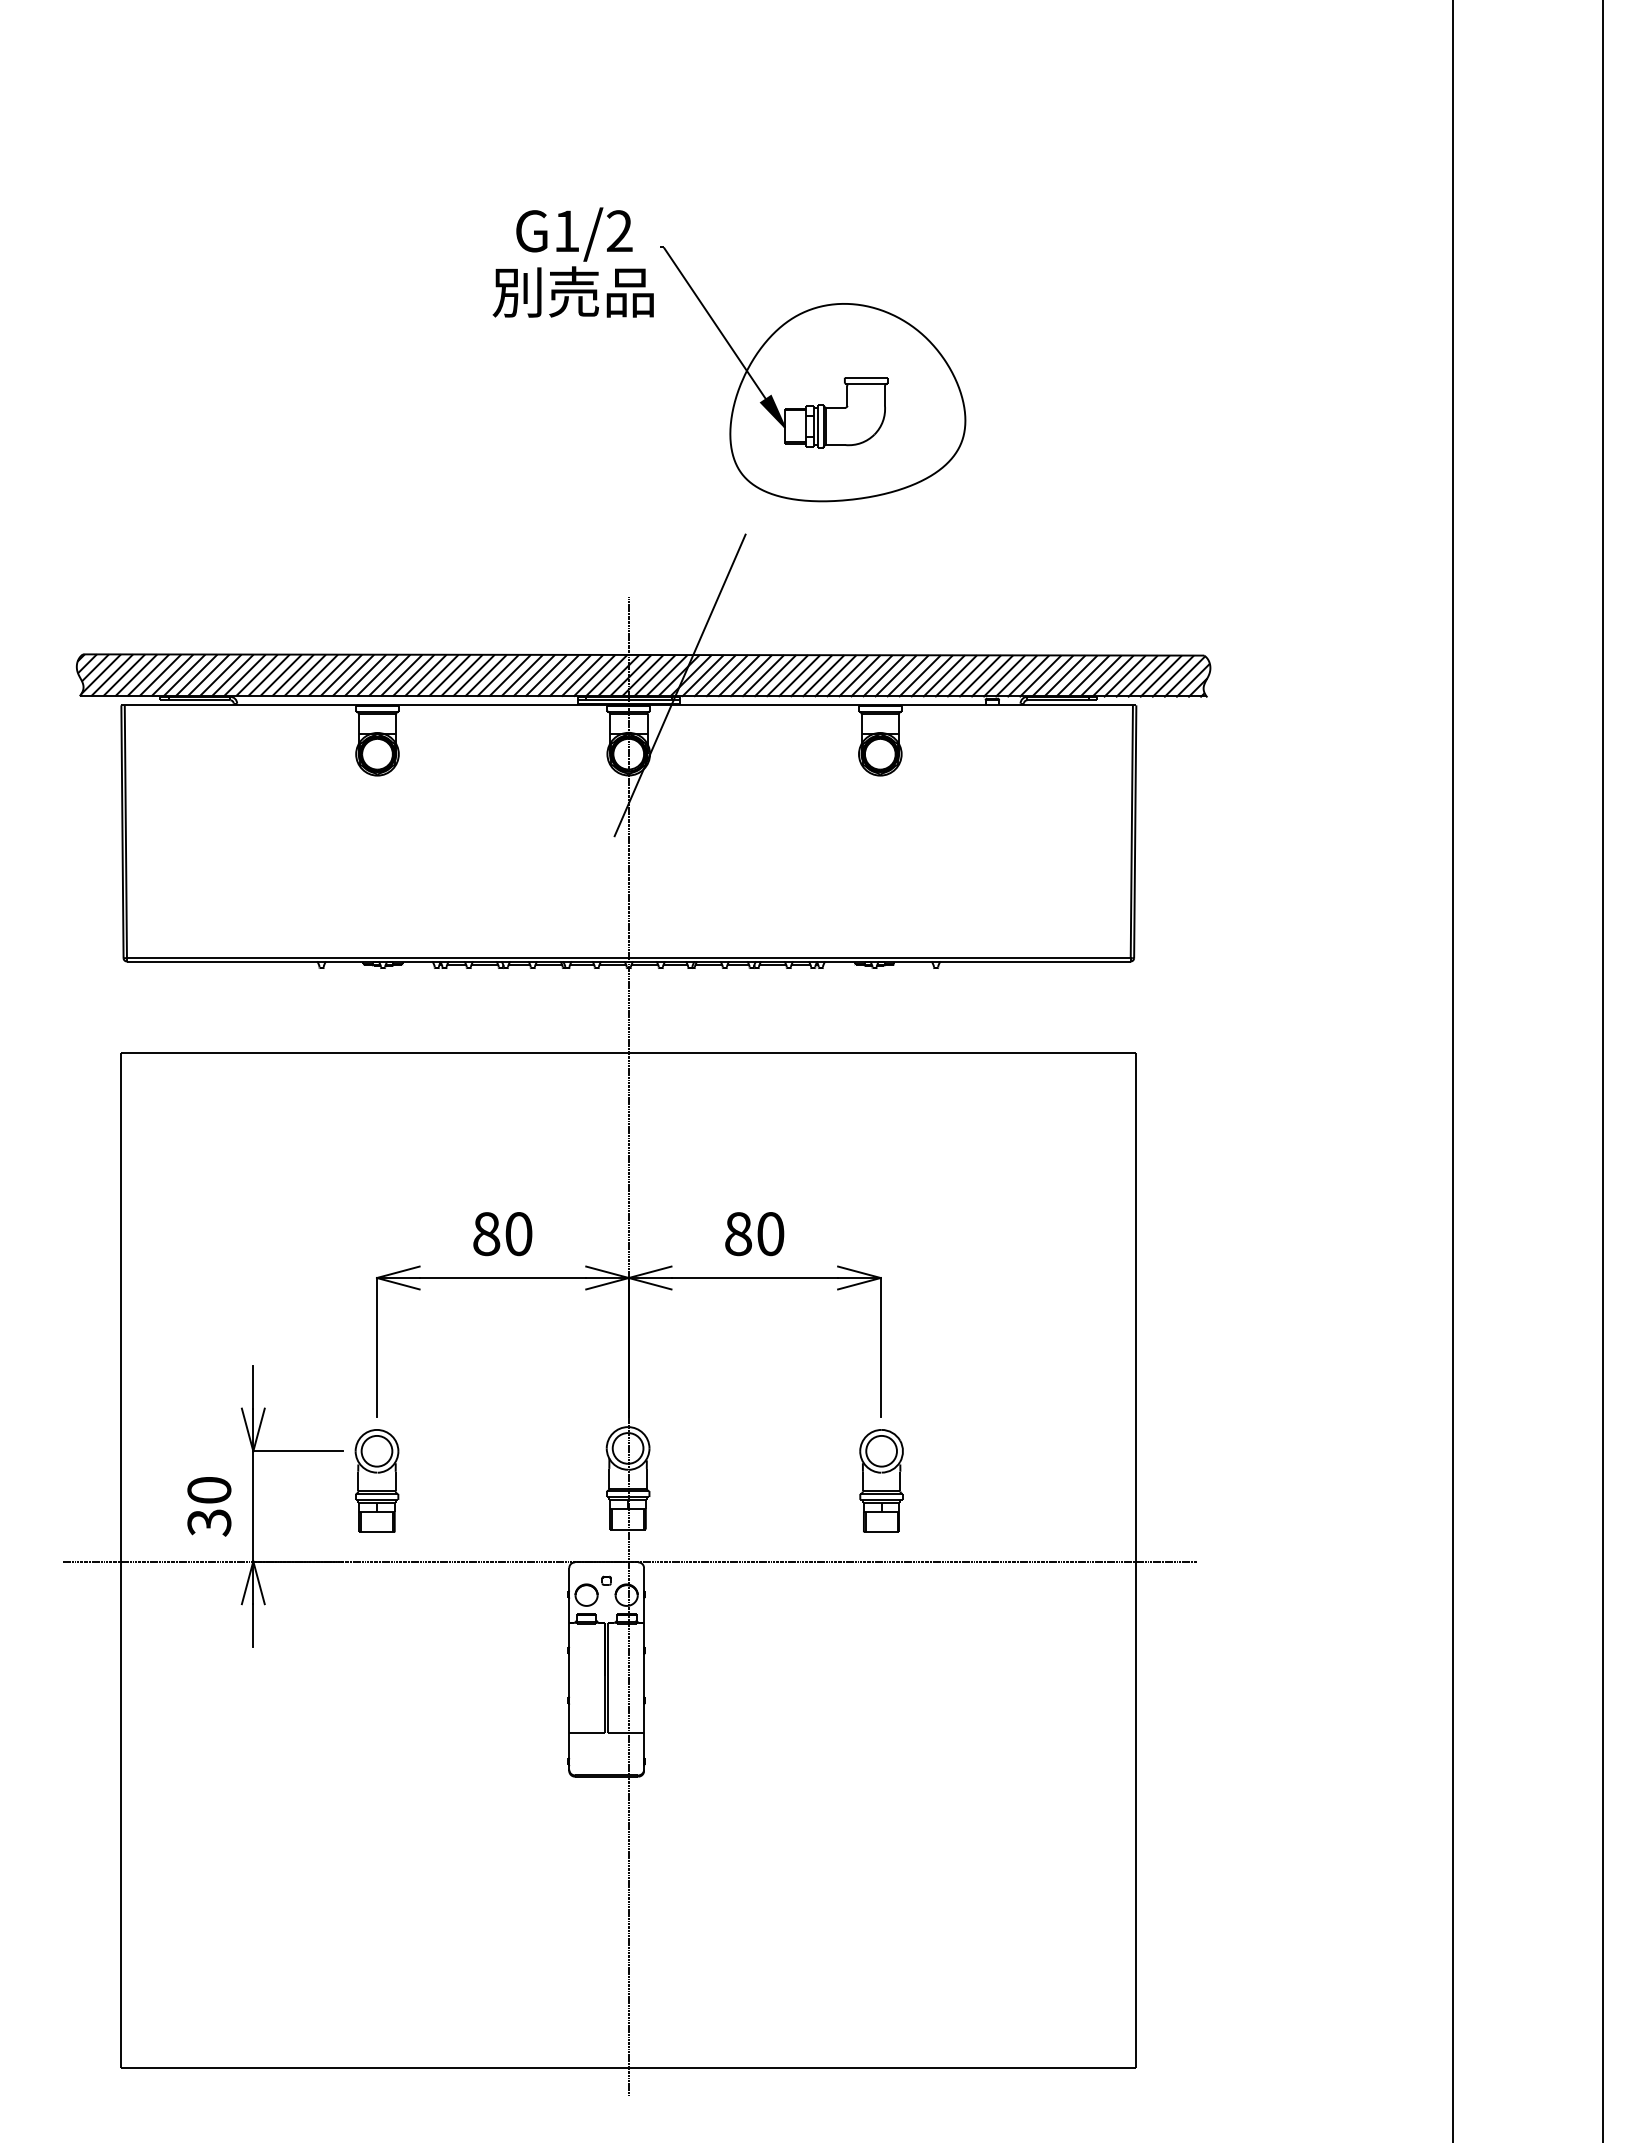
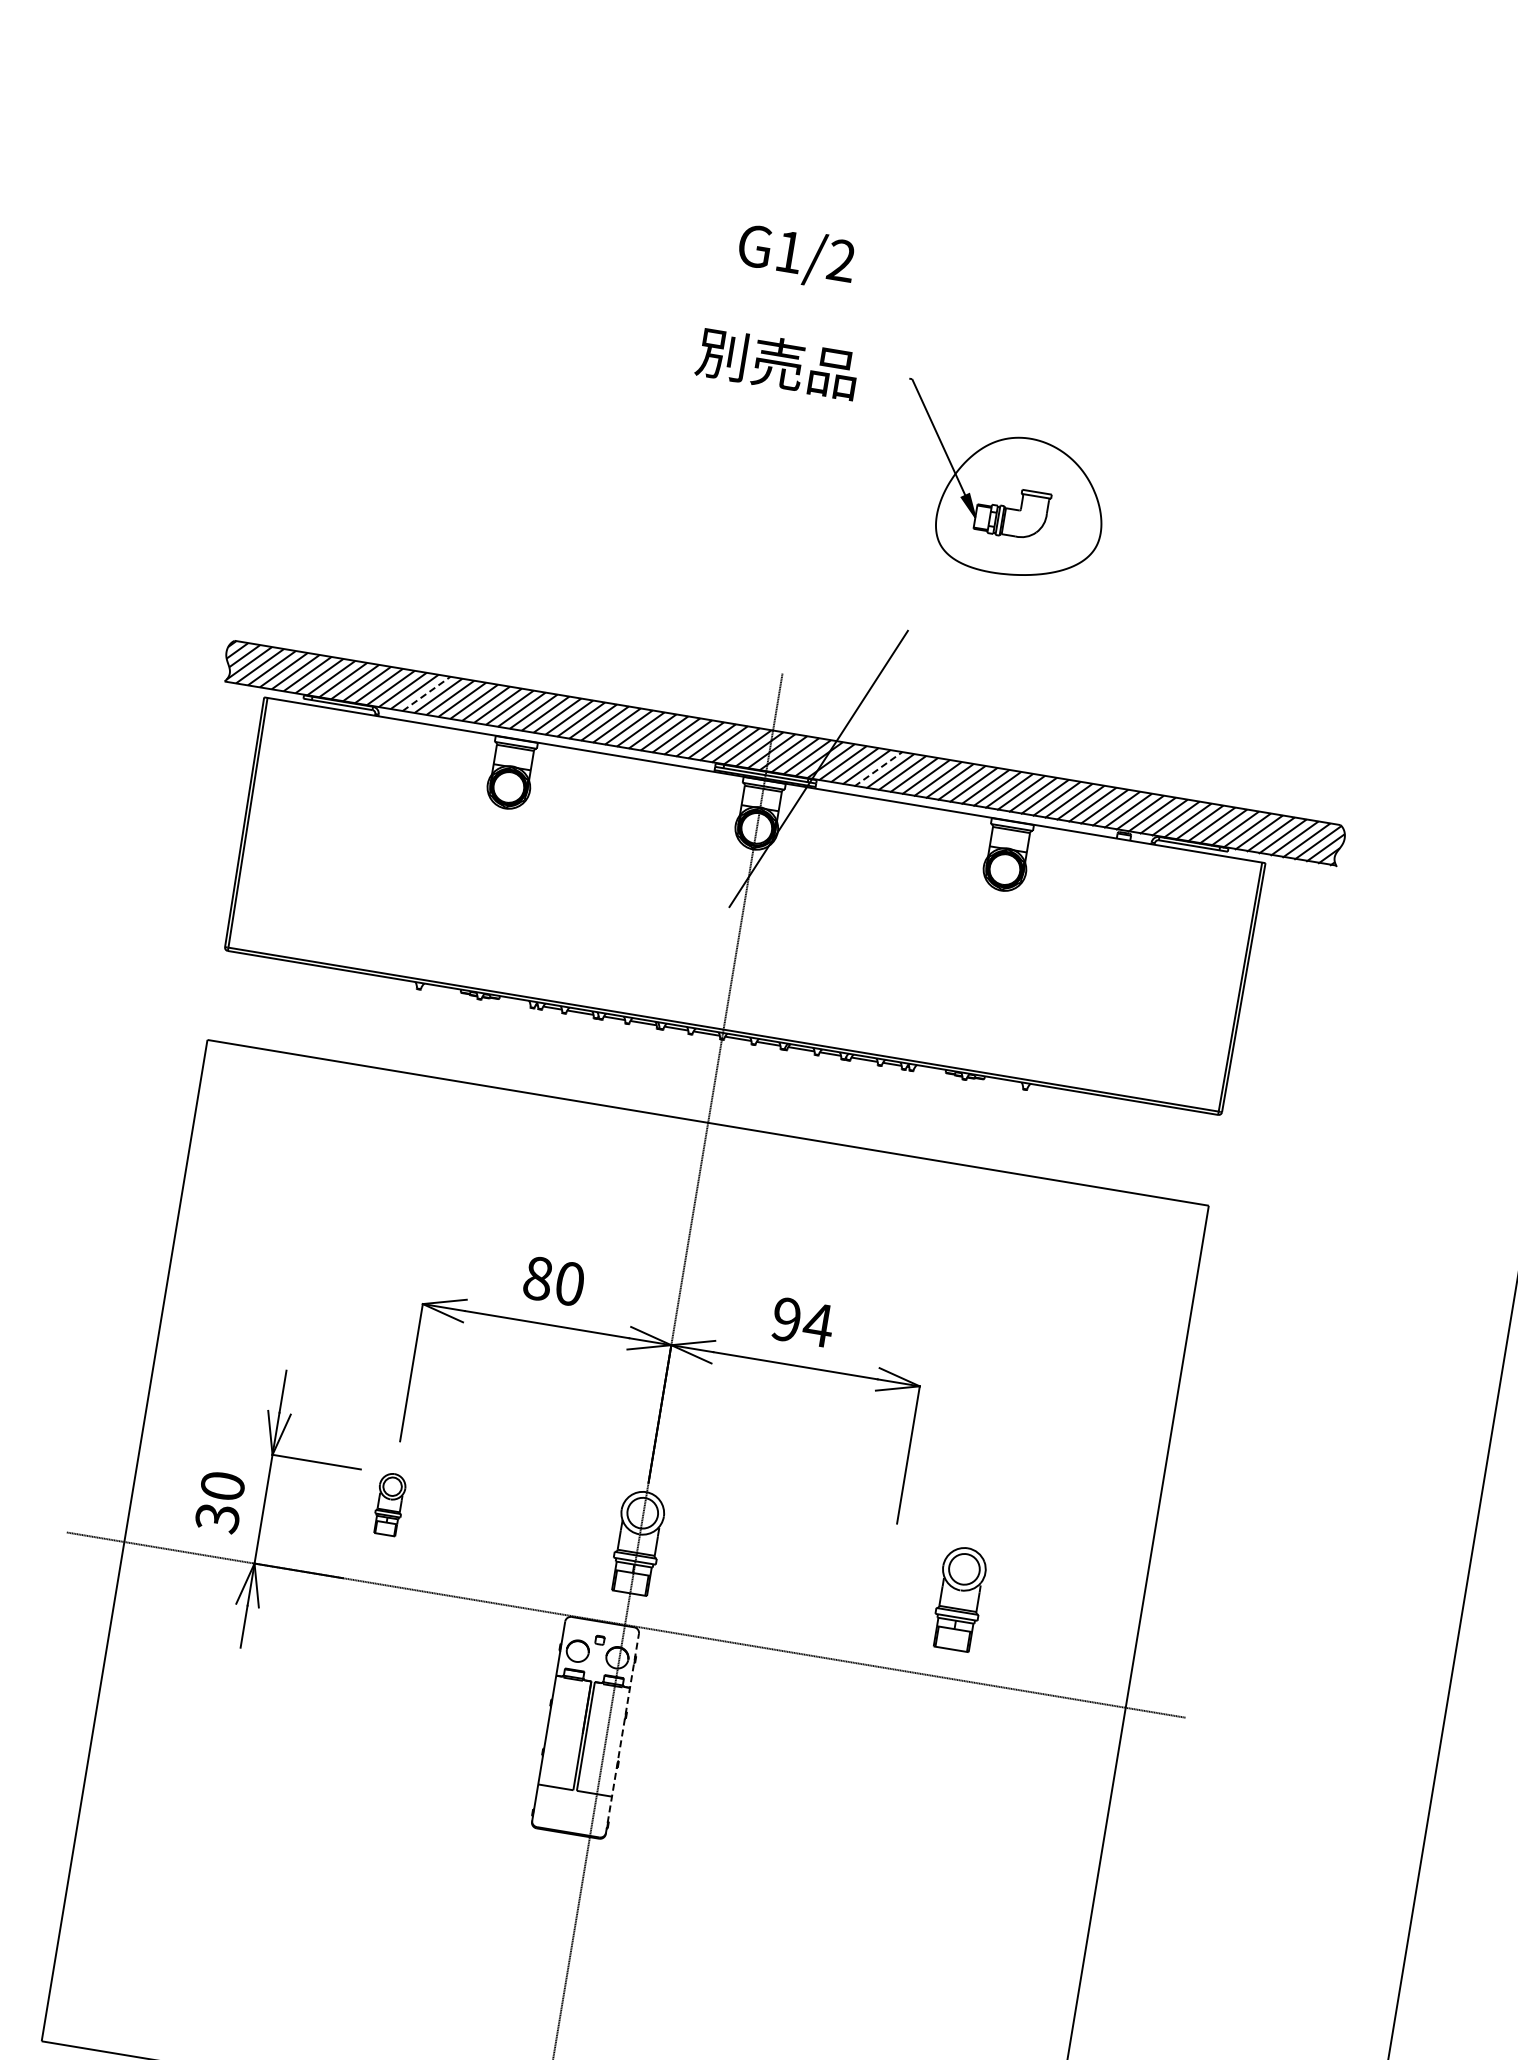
text: (574, 234) -> (796, 256), moved
part: (813, 374) -> (1001, 483), size x0.7
line: (281, 675) -> (427, 694), solid -> dashed
line: (739, 675) -> (878, 768), solid -> dashed
text: (755, 1234) -> (803, 1322), 80 -> 94
part: (376, 1480) -> (389, 1503), size x0.6
part: (881, 1480) -> (959, 1598), moved
line: (644, 1669) -> (622, 1733), solid -> dashed

